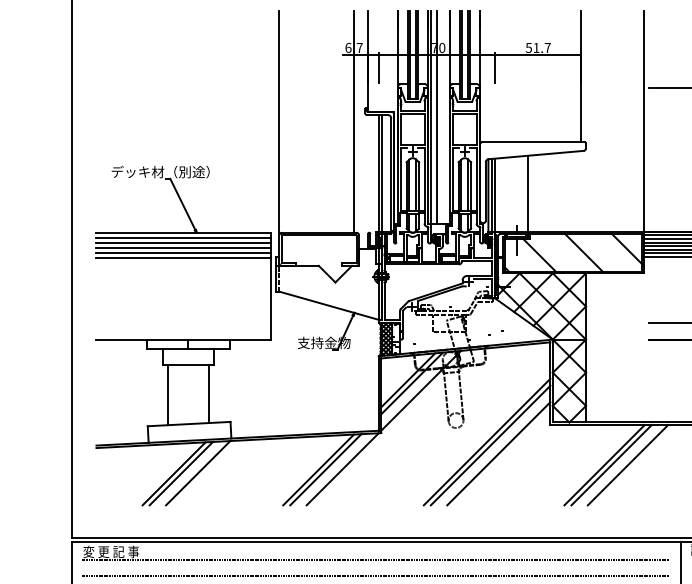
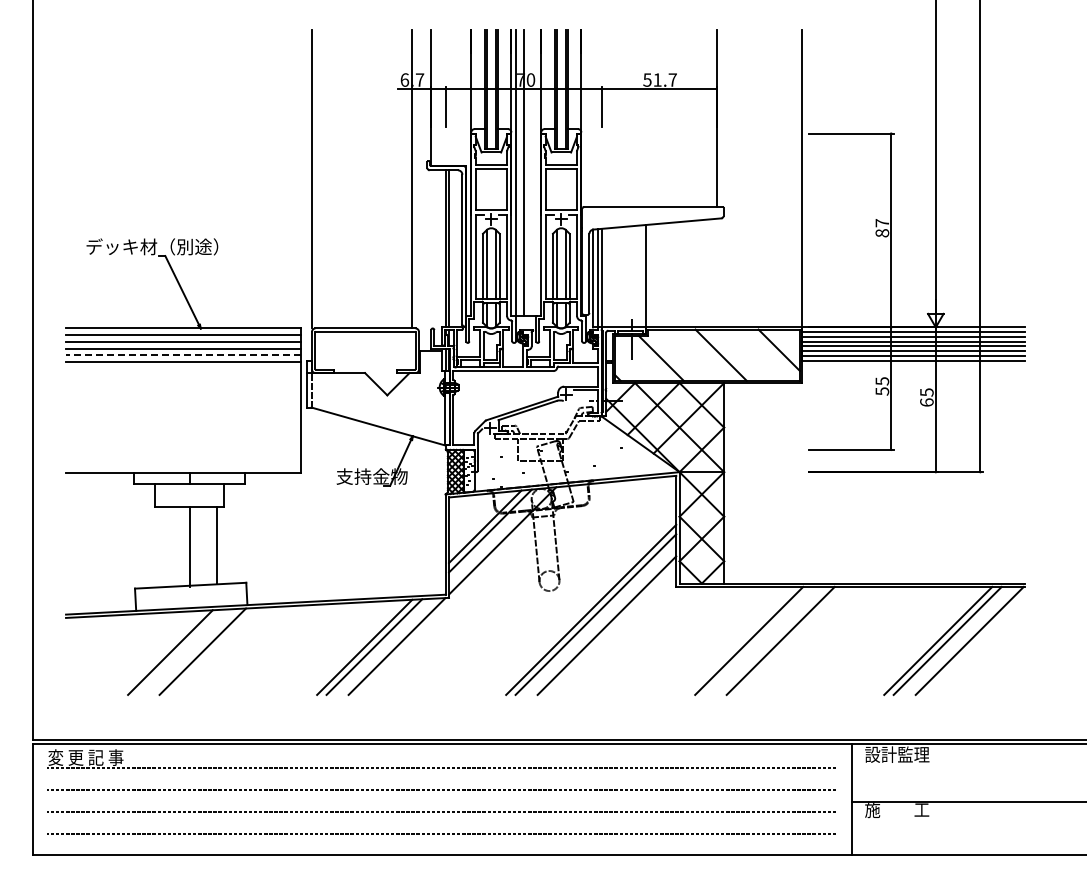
line: (183, 252) -> (182, 355), solid -> dashed
line: (167, 394) -> (189, 546), moved
line: (611, 464) -> (758, 640), removed
line: (180, 473) -> (179, 651), removed

